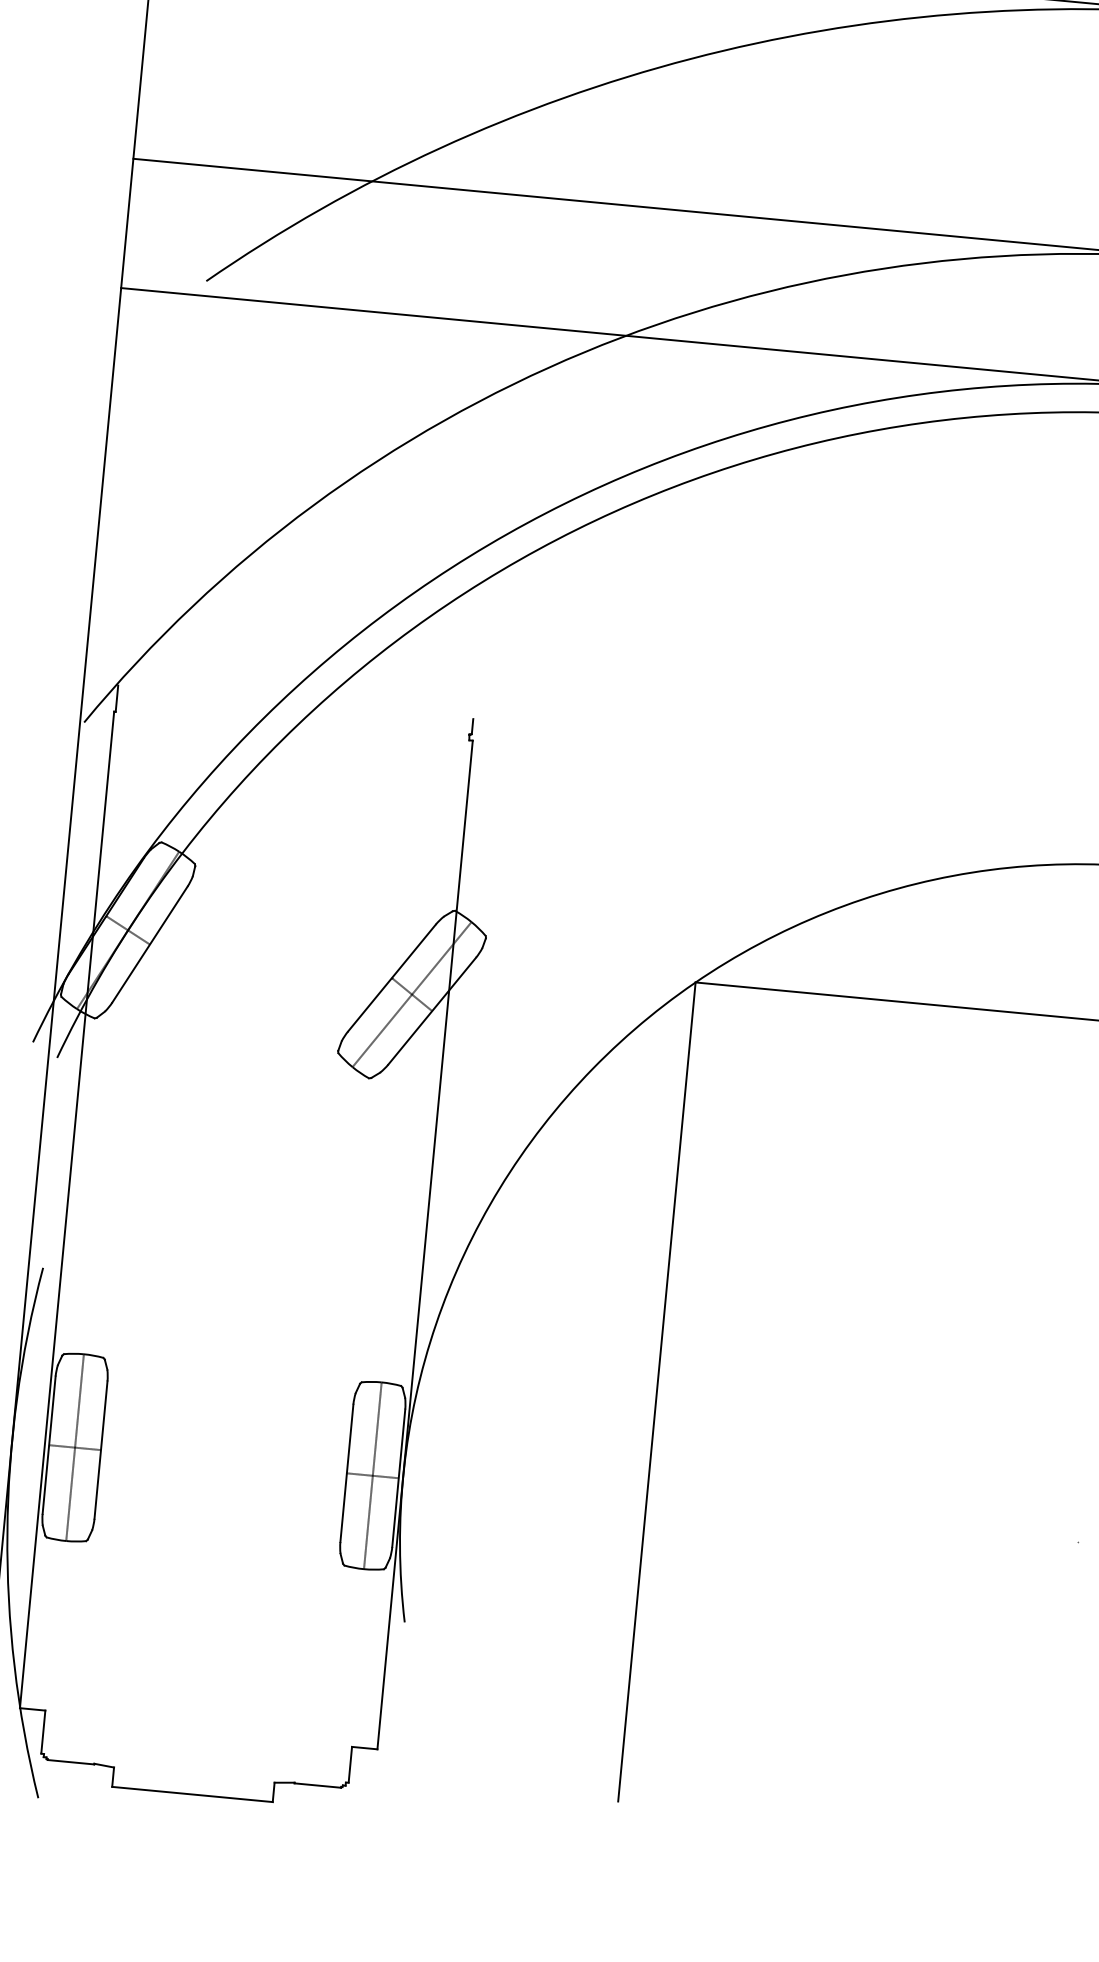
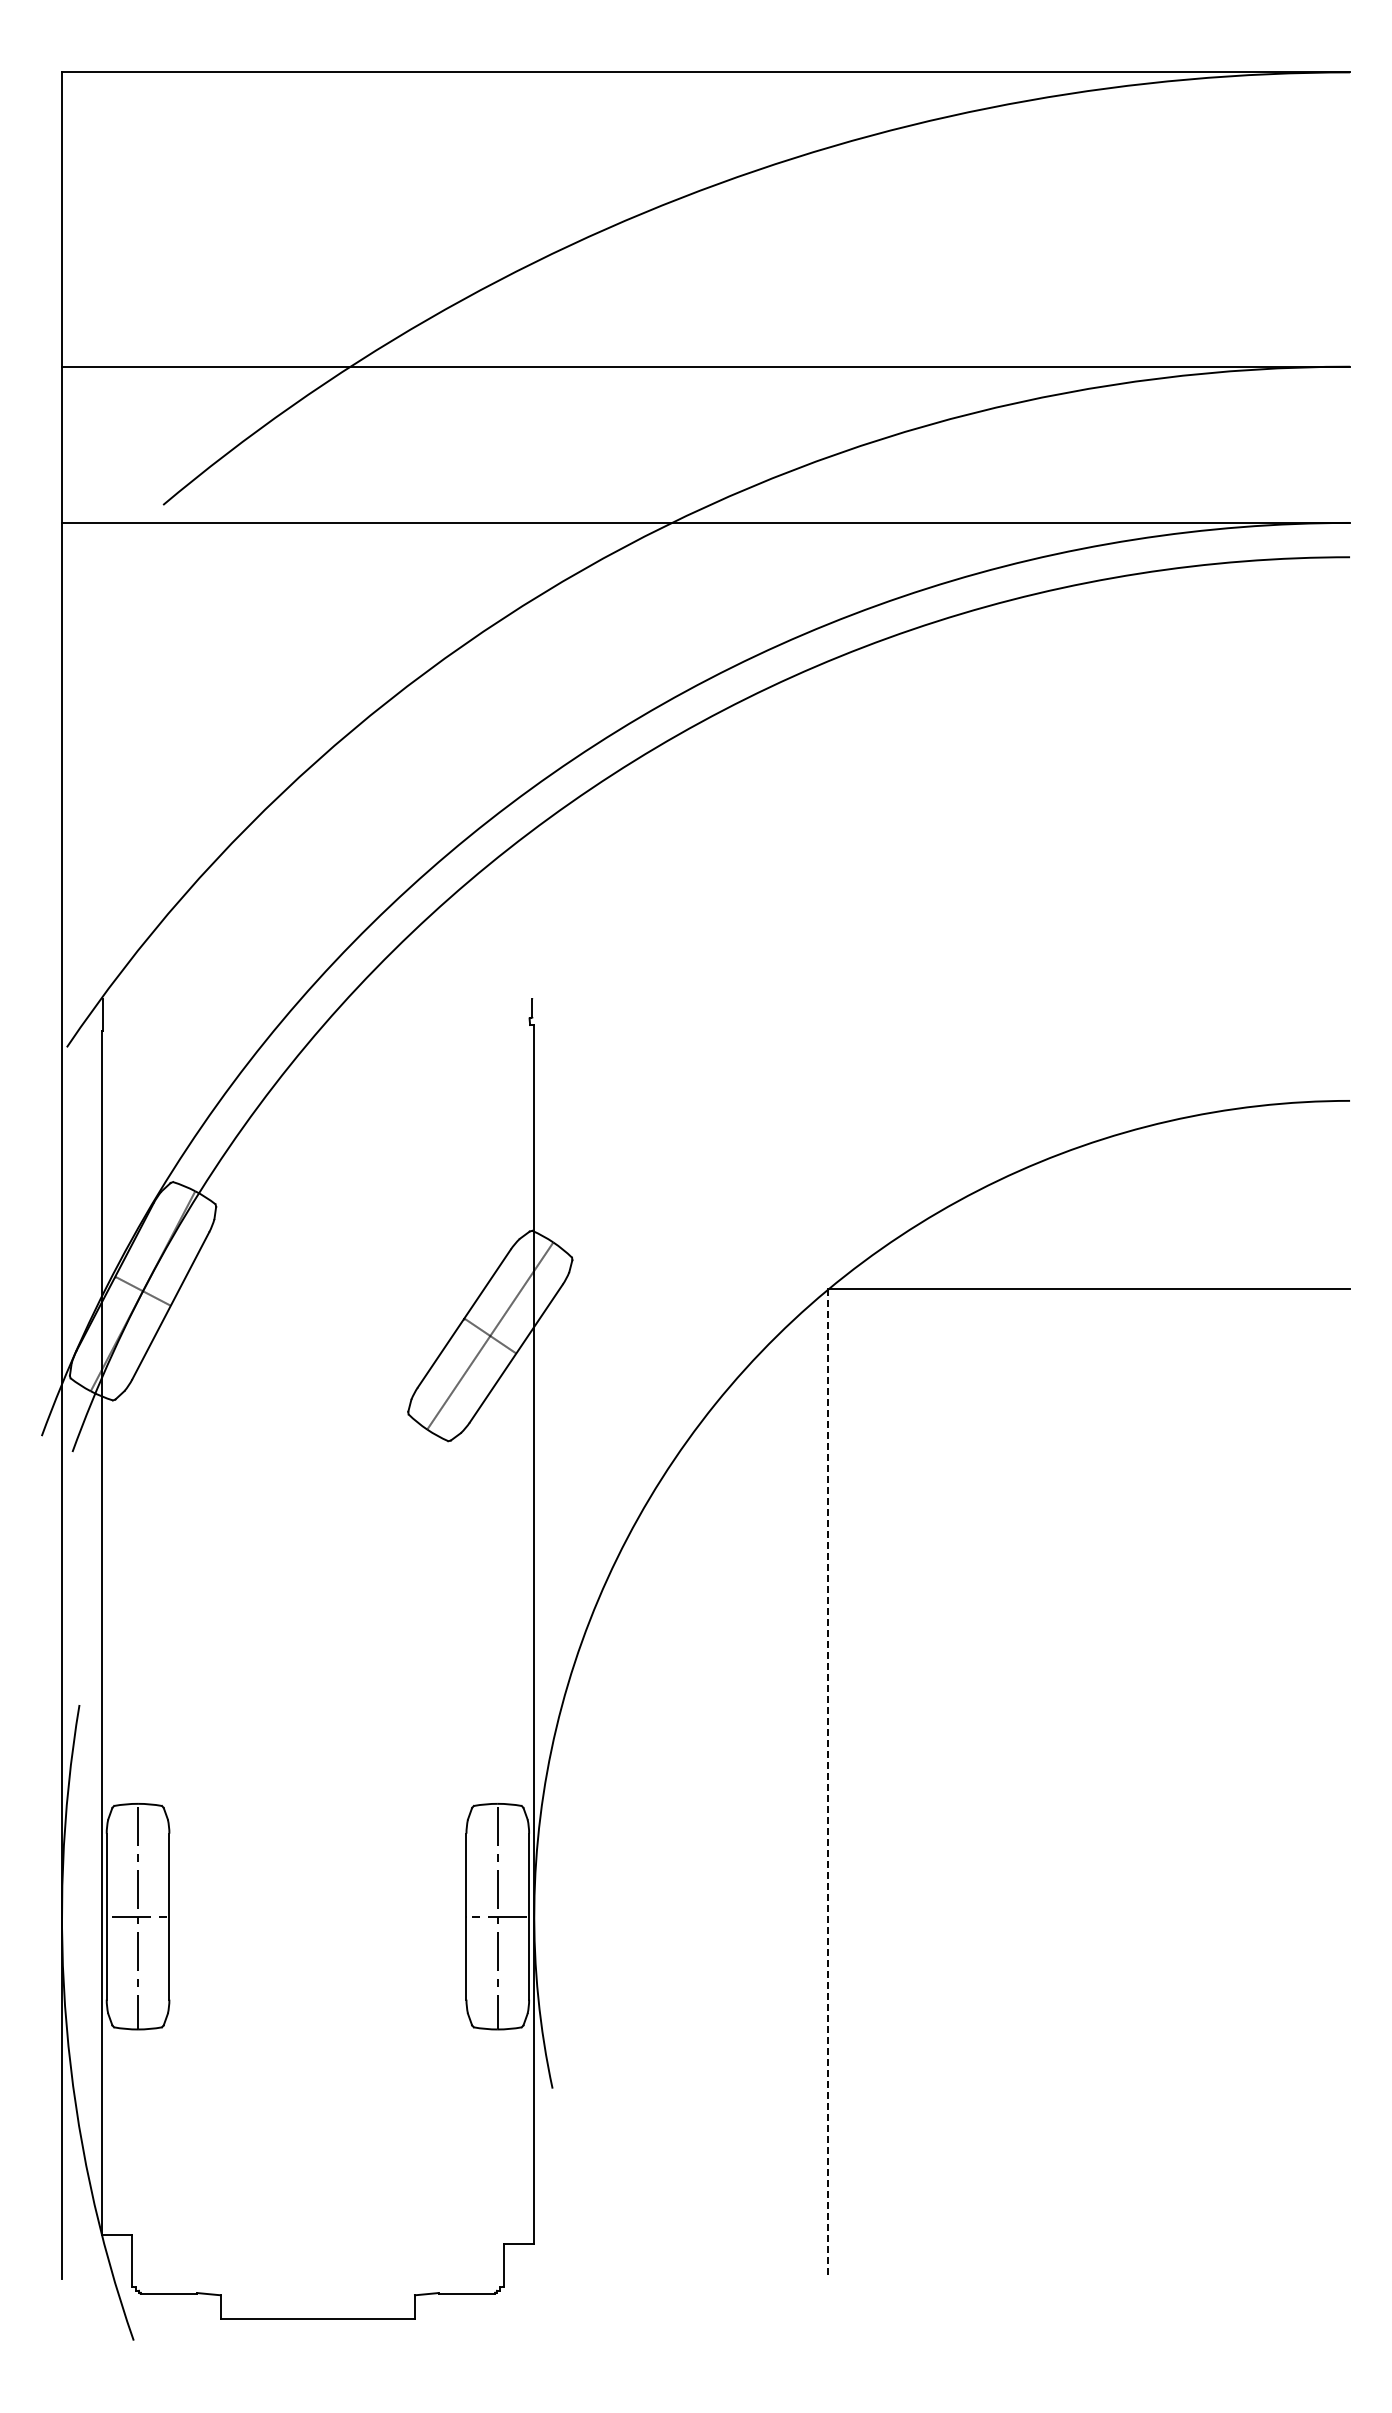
line: (656, 1392) -> (828, 1784), solid -> dashed

